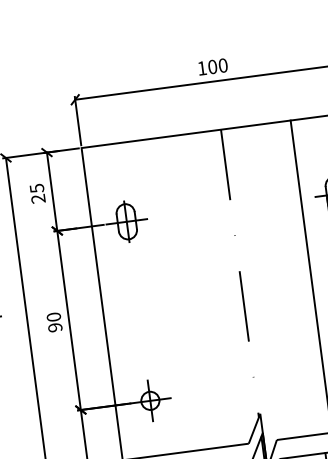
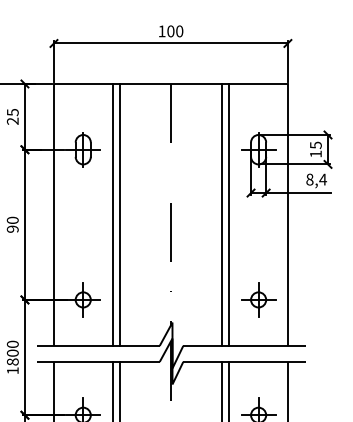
line: (301, 277) -> (221, 214), added
line: (180, 293) -> (119, 214), added
line: (171, 294) -> (112, 214), added

